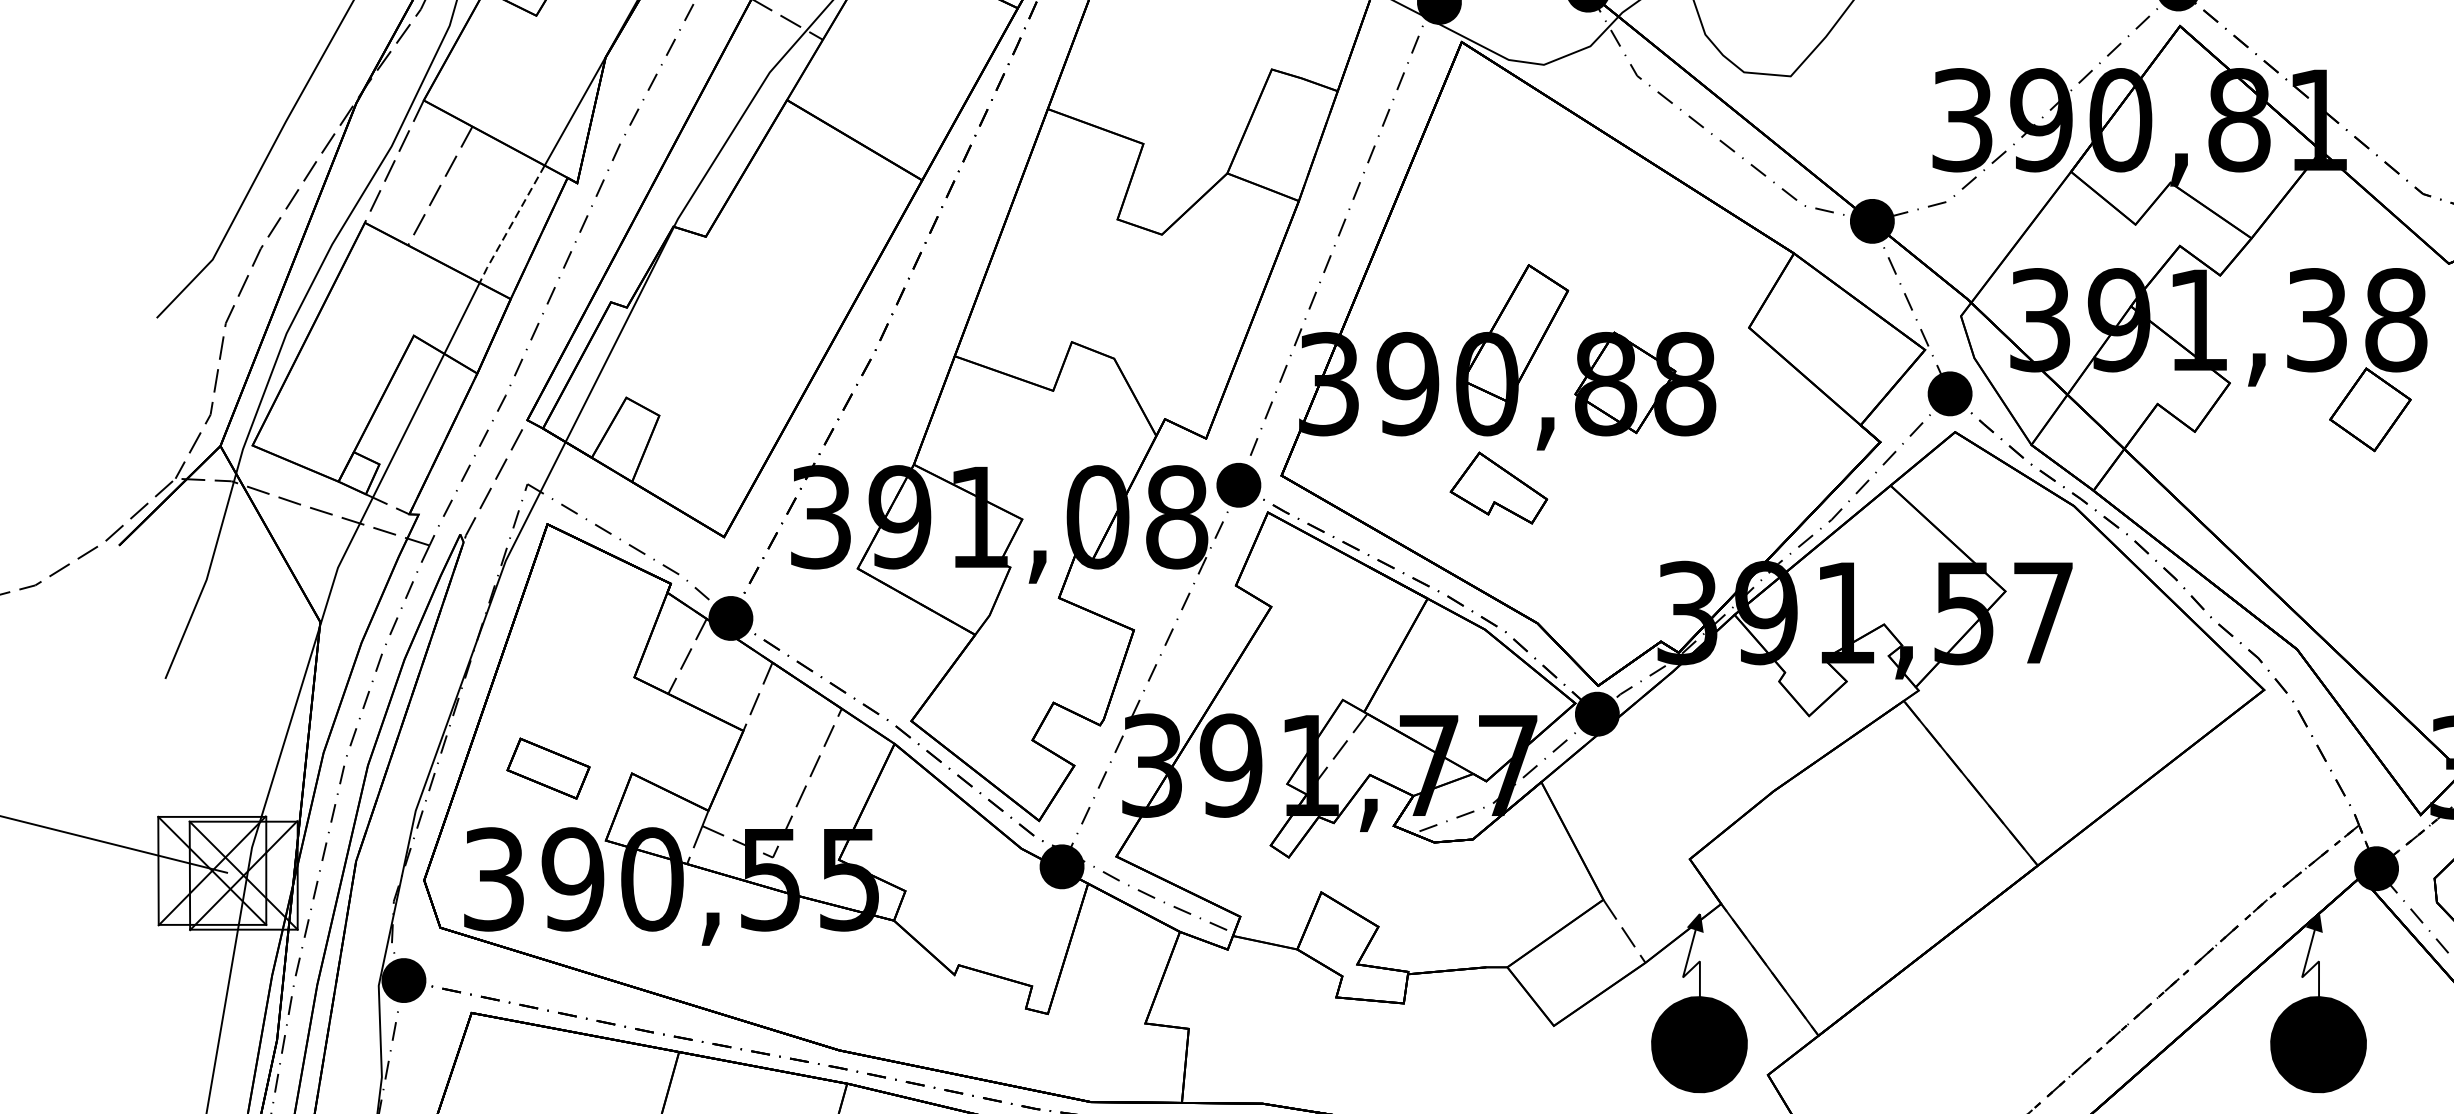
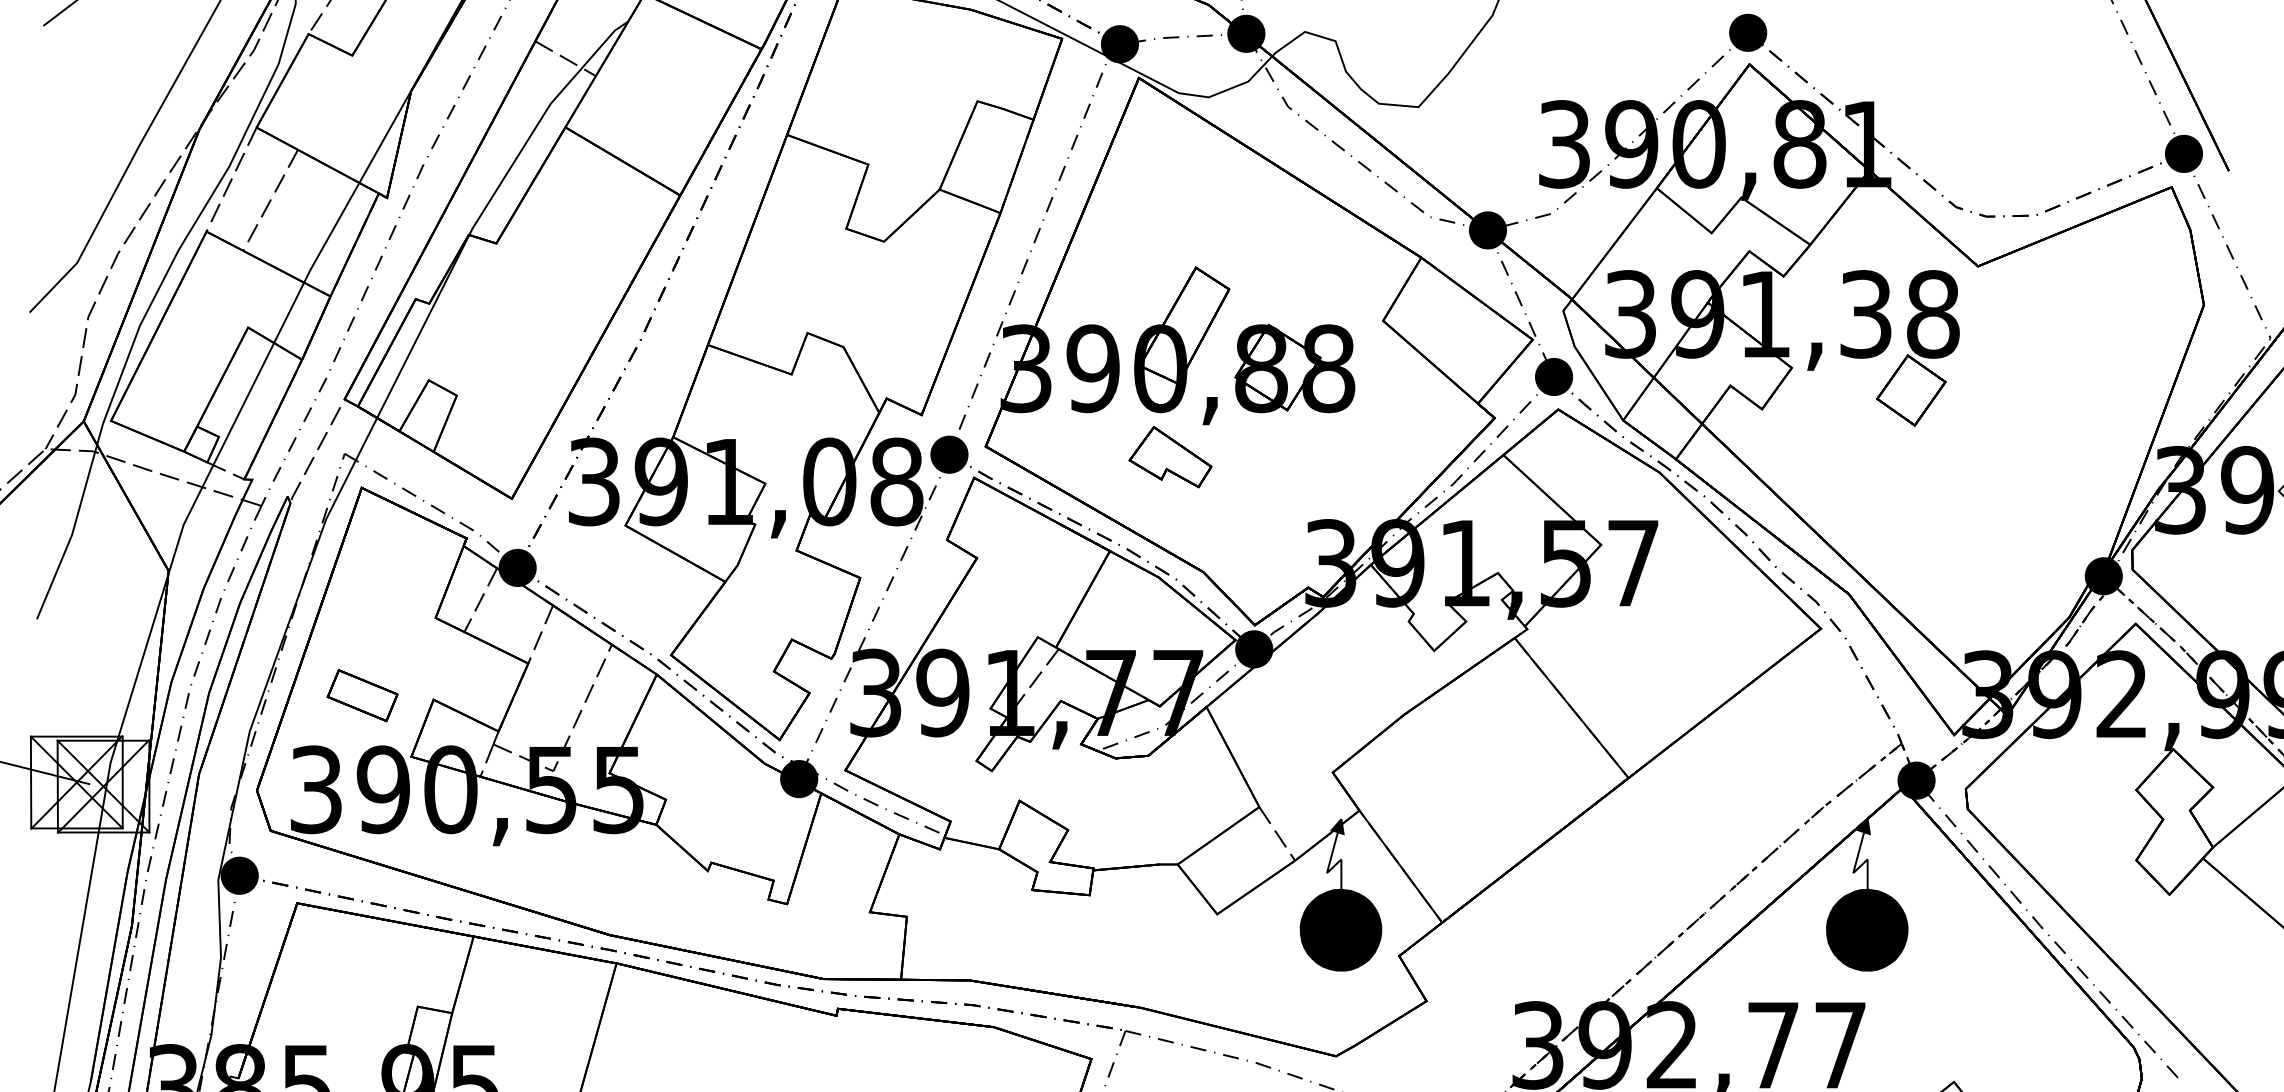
line: (511, 225) -> (331, 233), dashed -> solid

